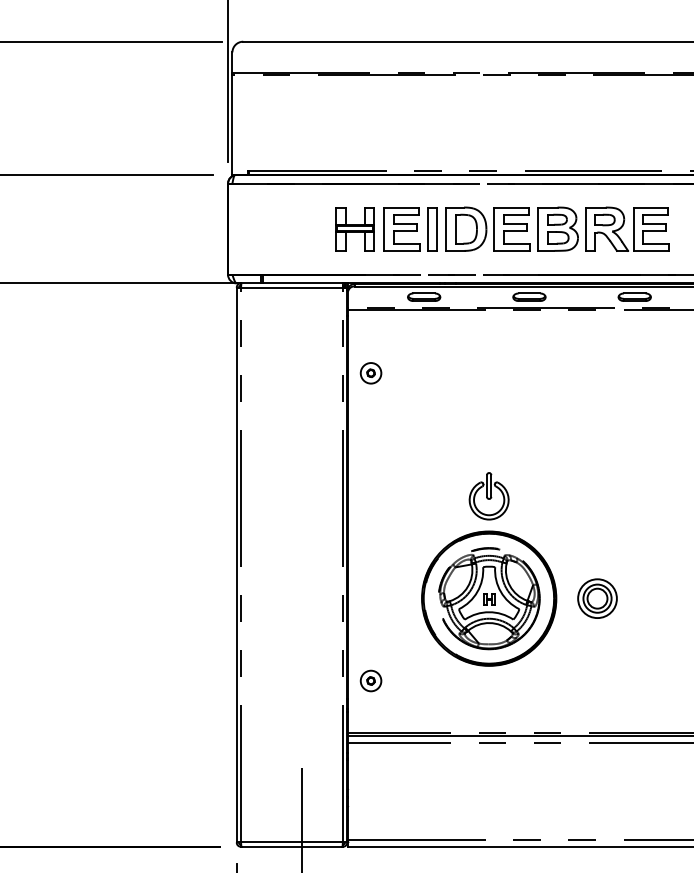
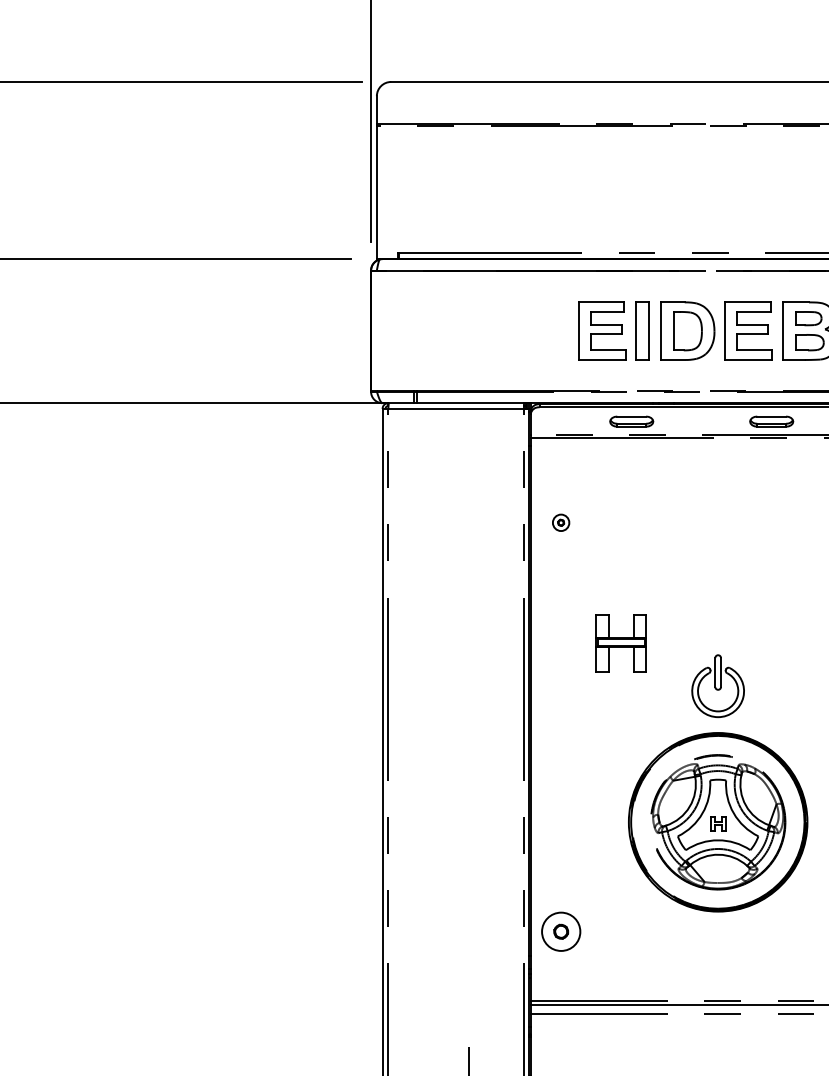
part: (354, 229) -> (620, 643), moved
part: (370, 373) -> (560, 522), size x0.6
part: (370, 680) -> (560, 931), size x1.4

